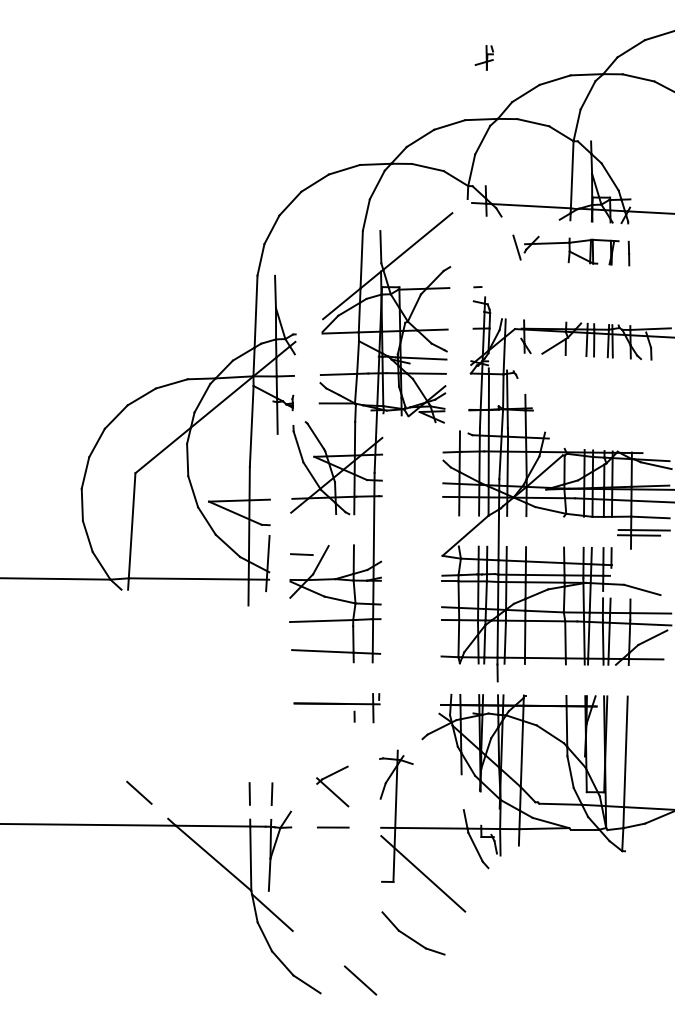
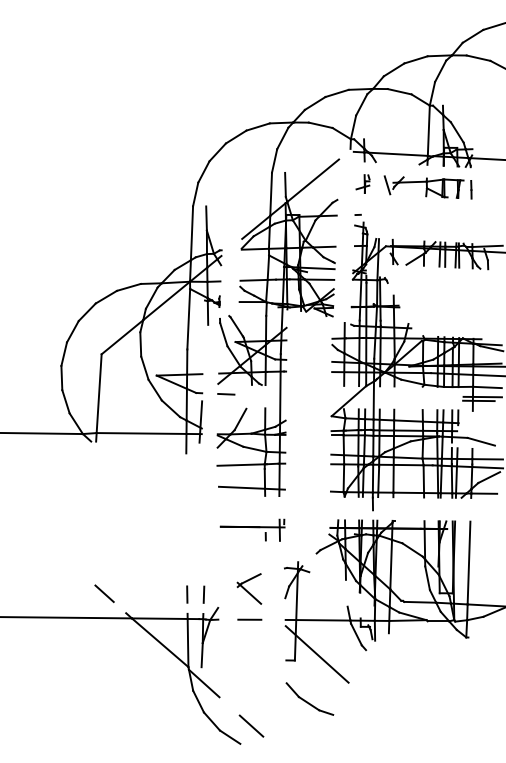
part: (483, 57) -> (362, 183), moved
line: (301, 554) -> (226, 394), moved
line: (360, 980) -> (251, 726), moved

